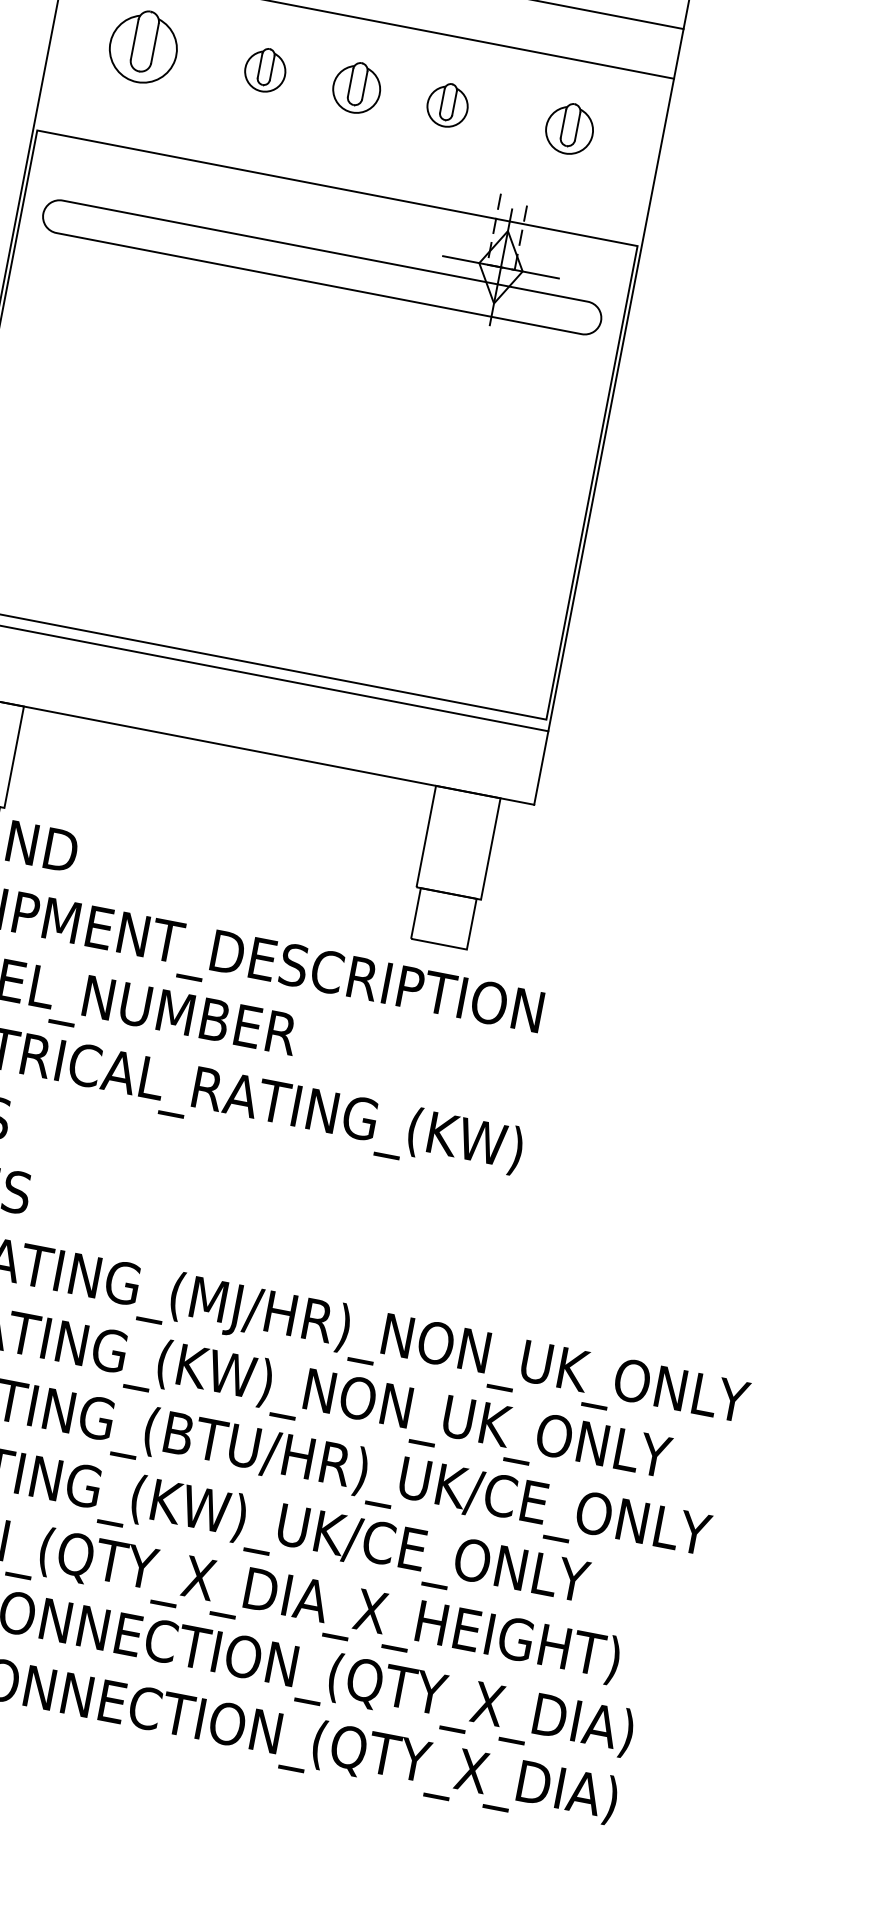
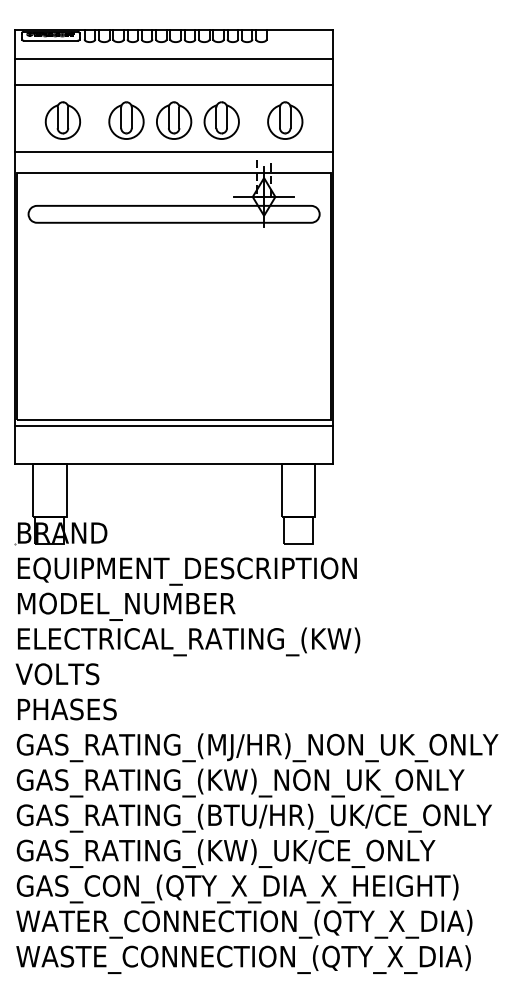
part: (265, 70) -> (126, 120), size x1.67
part: (357, 87) -> (174, 120), size x1.43
part: (447, 105) -> (221, 120), size x1.67
part: (570, 128) -> (285, 120), size x1.43
line: (344, 146) -> (173, 151), added

